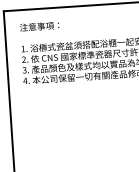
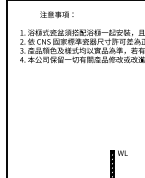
text: (39, 26) -> (56, 14), moved

